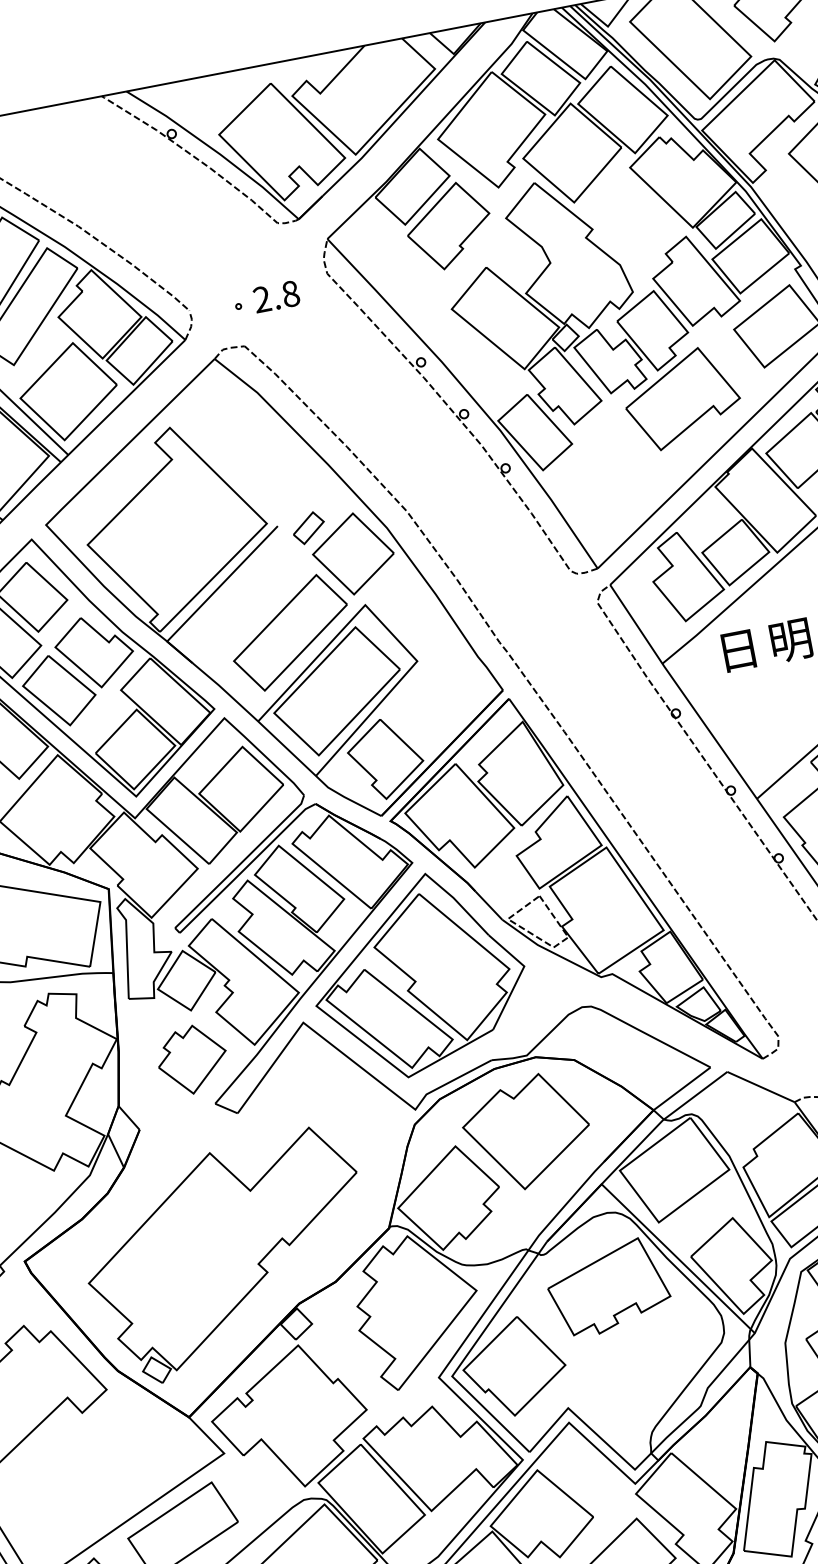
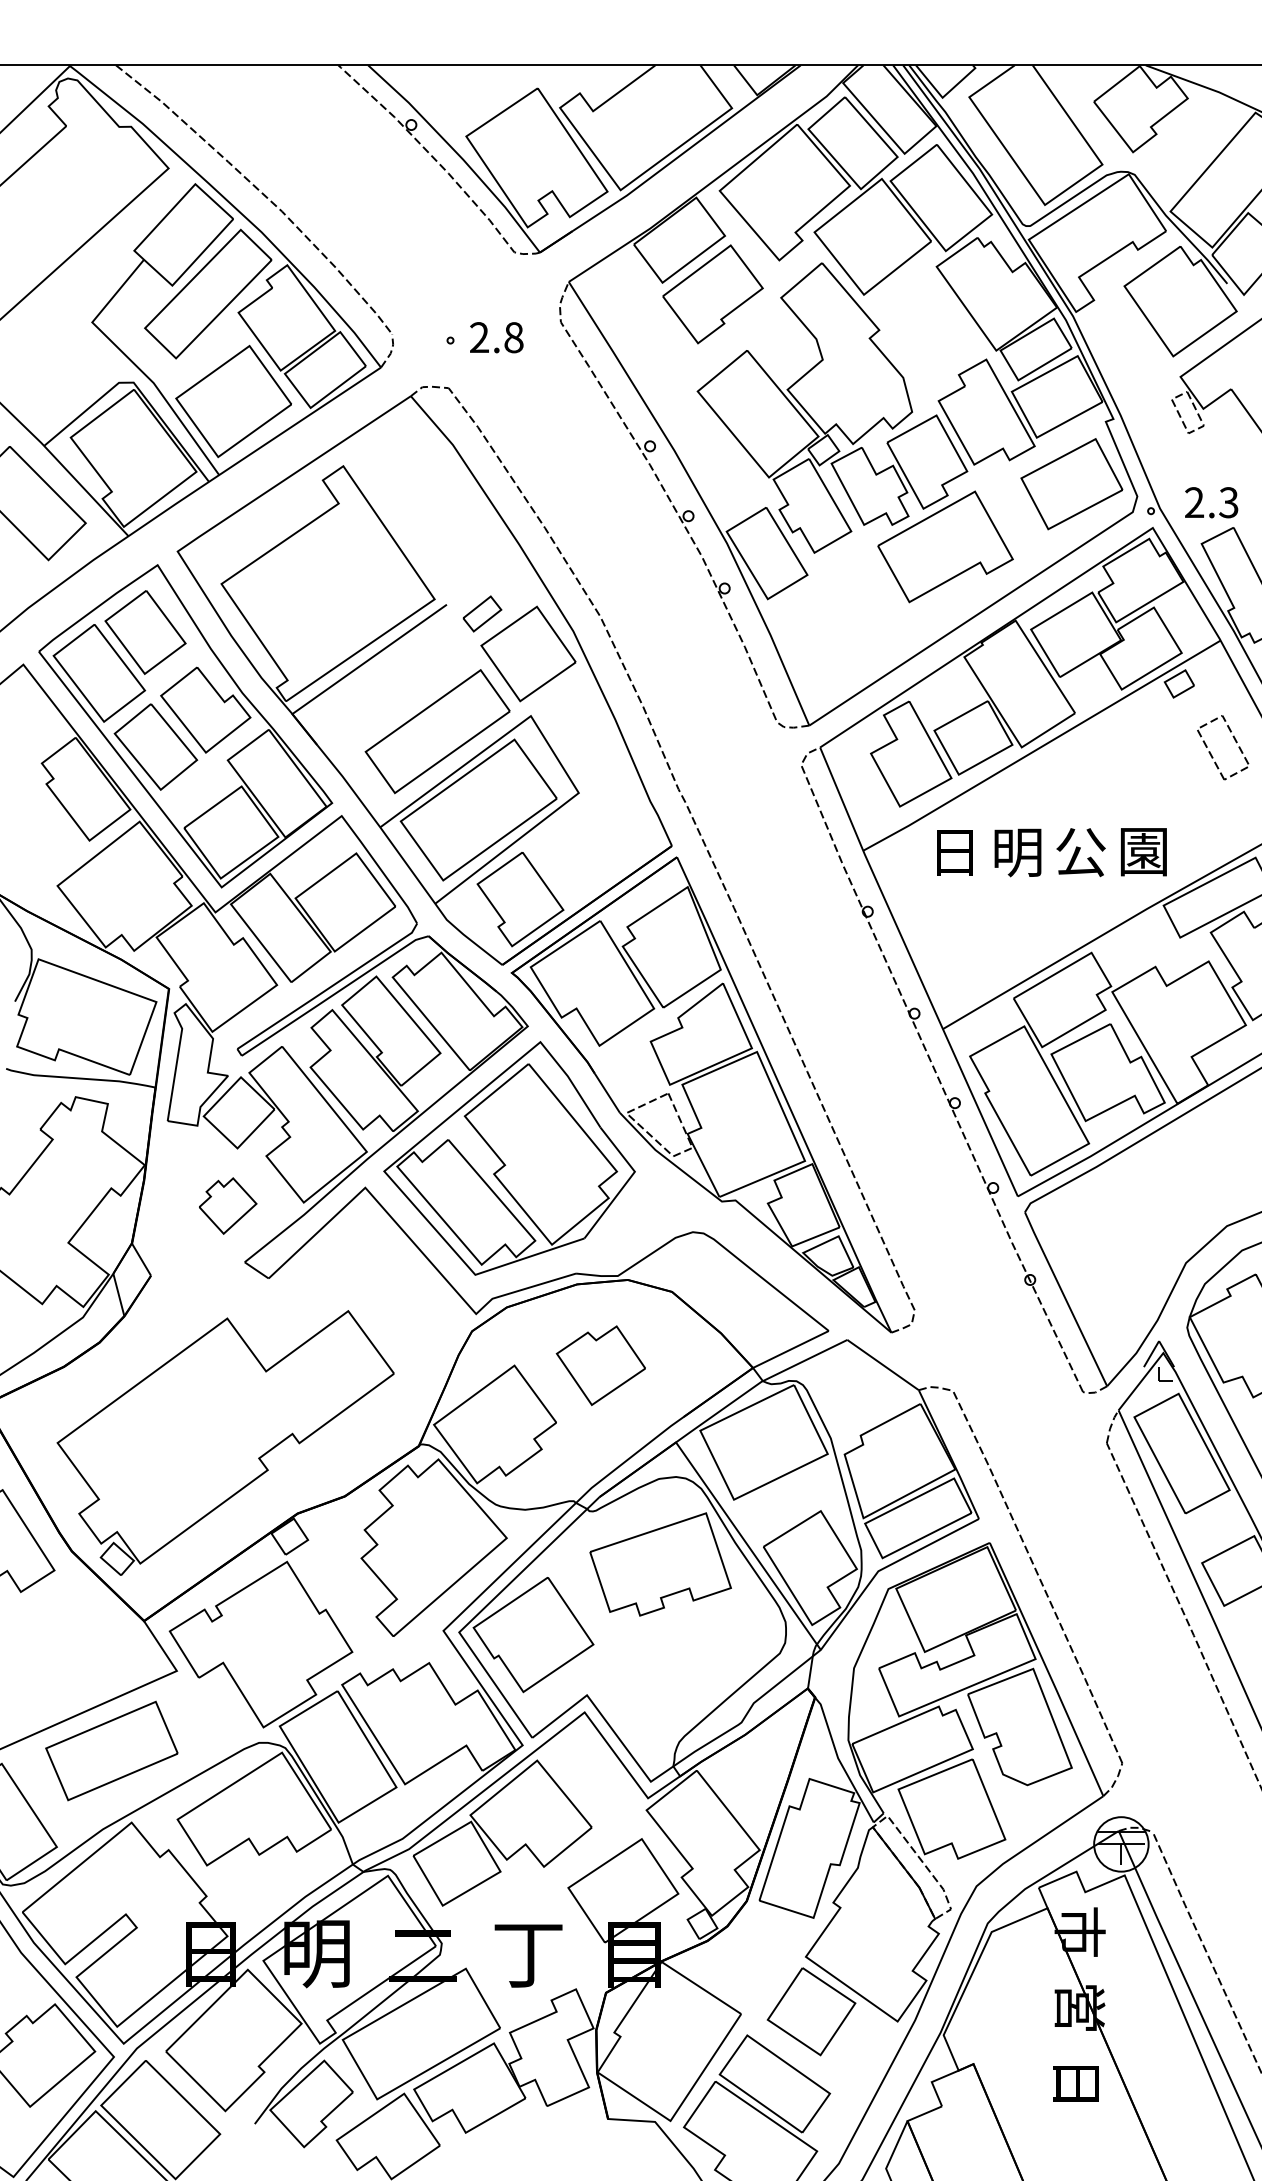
part: (191, 1059) -> (227, 1205), size x0.7
part: (526, 1132) -> (600, 1365), size x0.6

